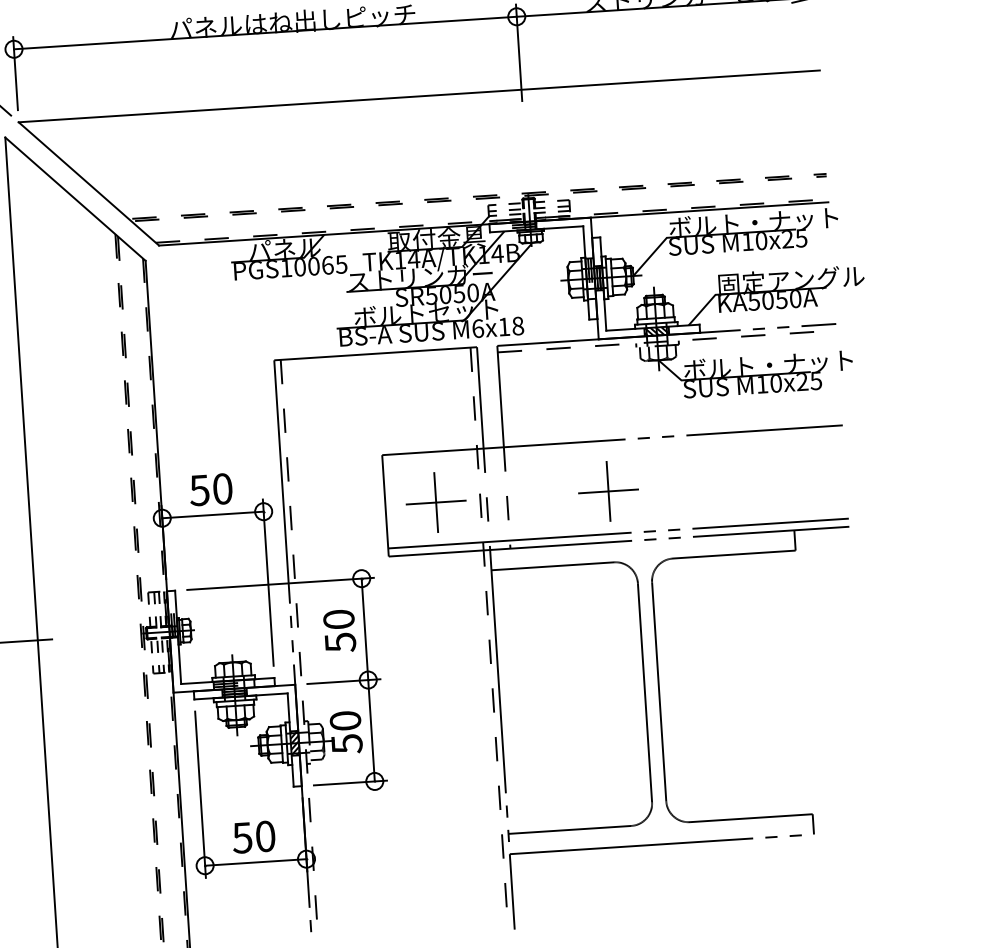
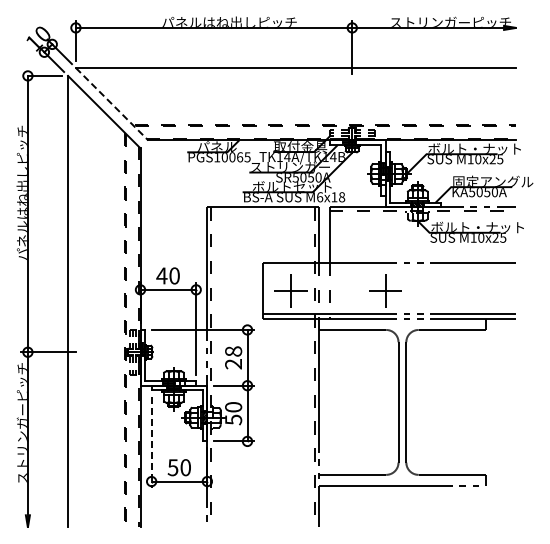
line: (89, 184) -> (112, 104), solid -> dashed
text: (198, 489) -> (161, 275), 50 -> 40
text: (339, 630) -> (233, 357), 50 -> 28
line: (200, 794) -> (151, 442), solid -> dashed

